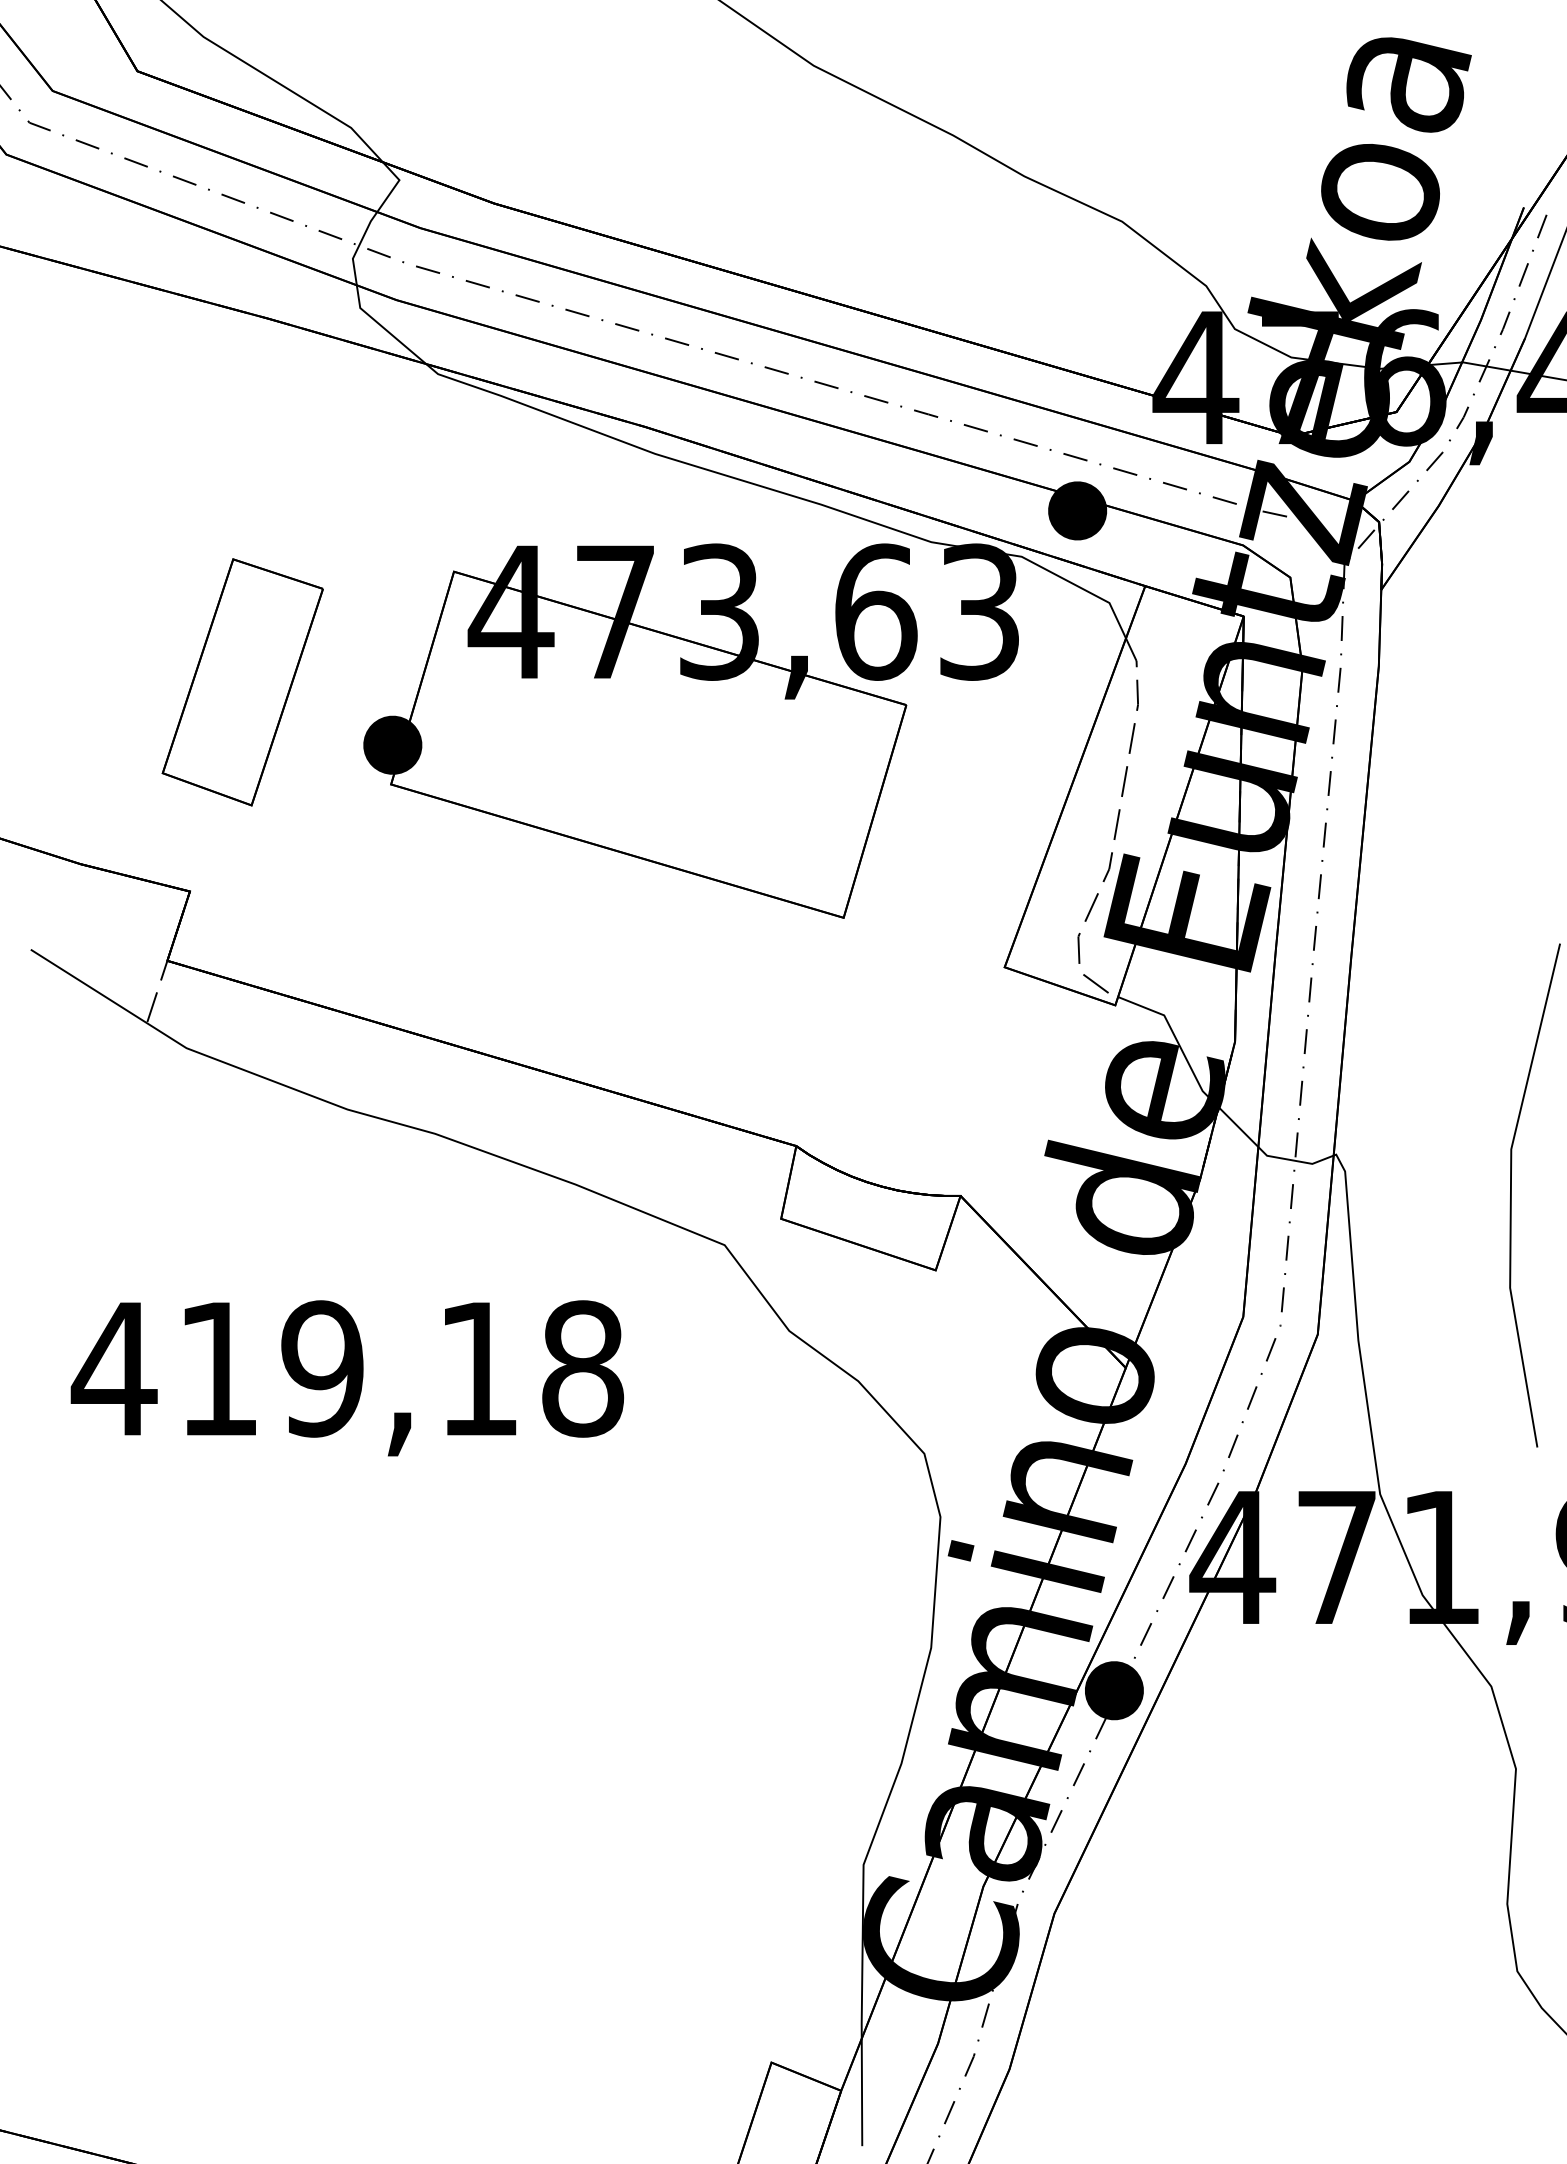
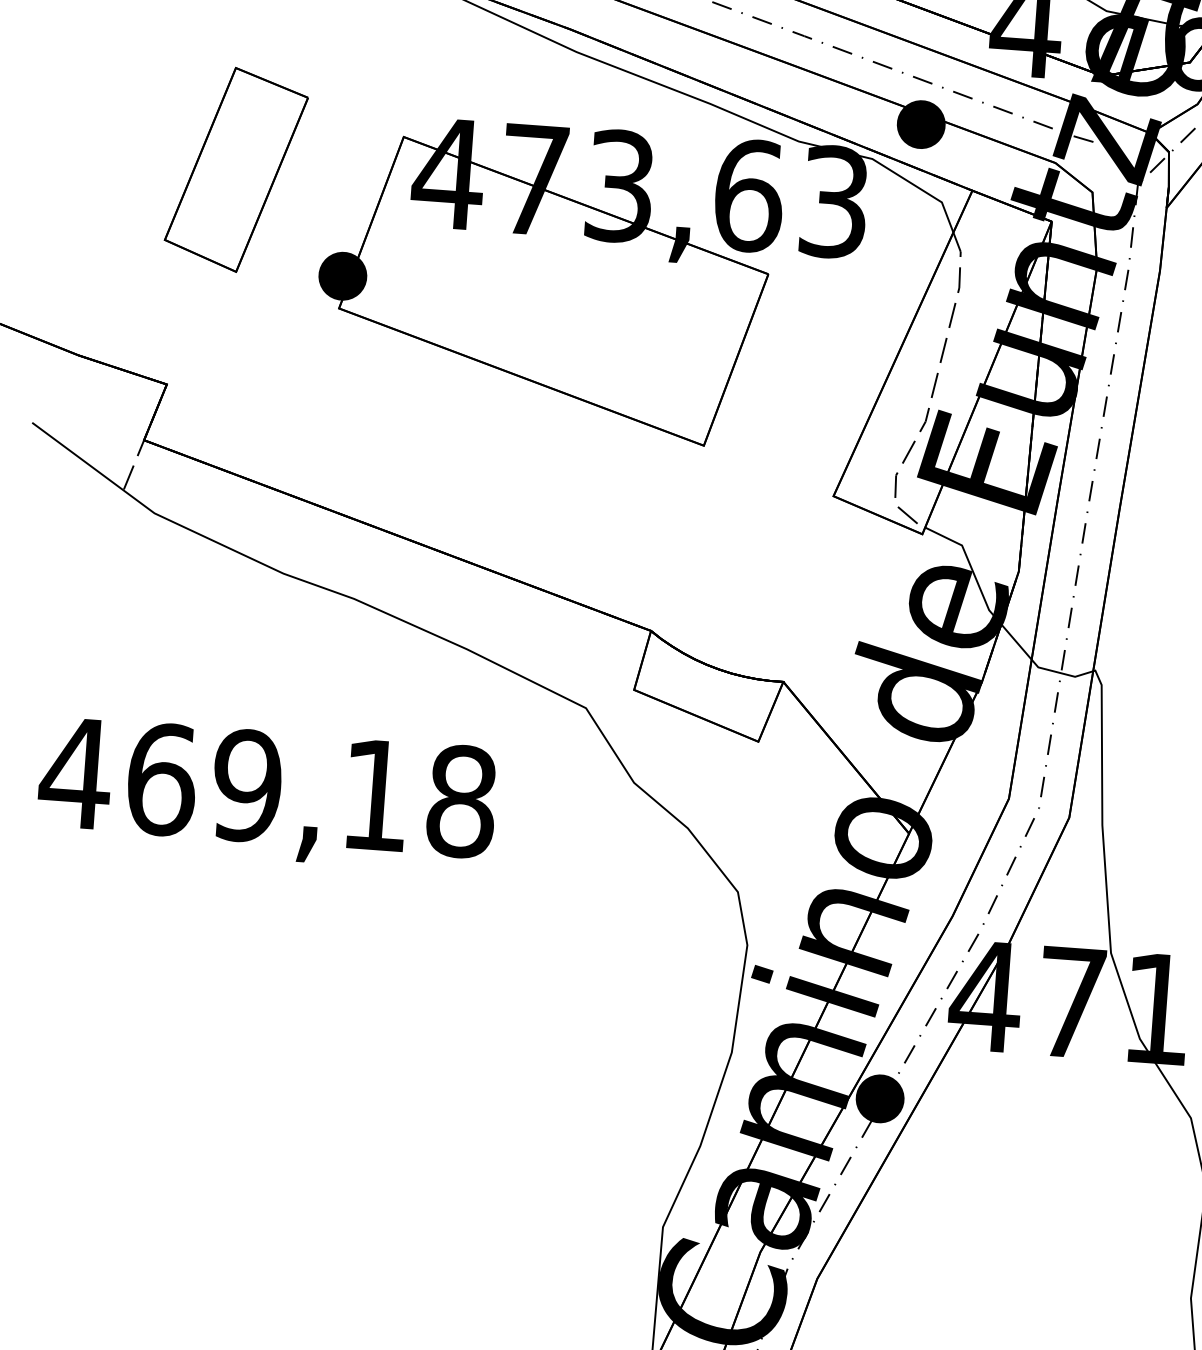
part: (242, 682) -> (236, 170), moved
text: (219, 1368) -> (162, 779), 419,18 -> 469,18

